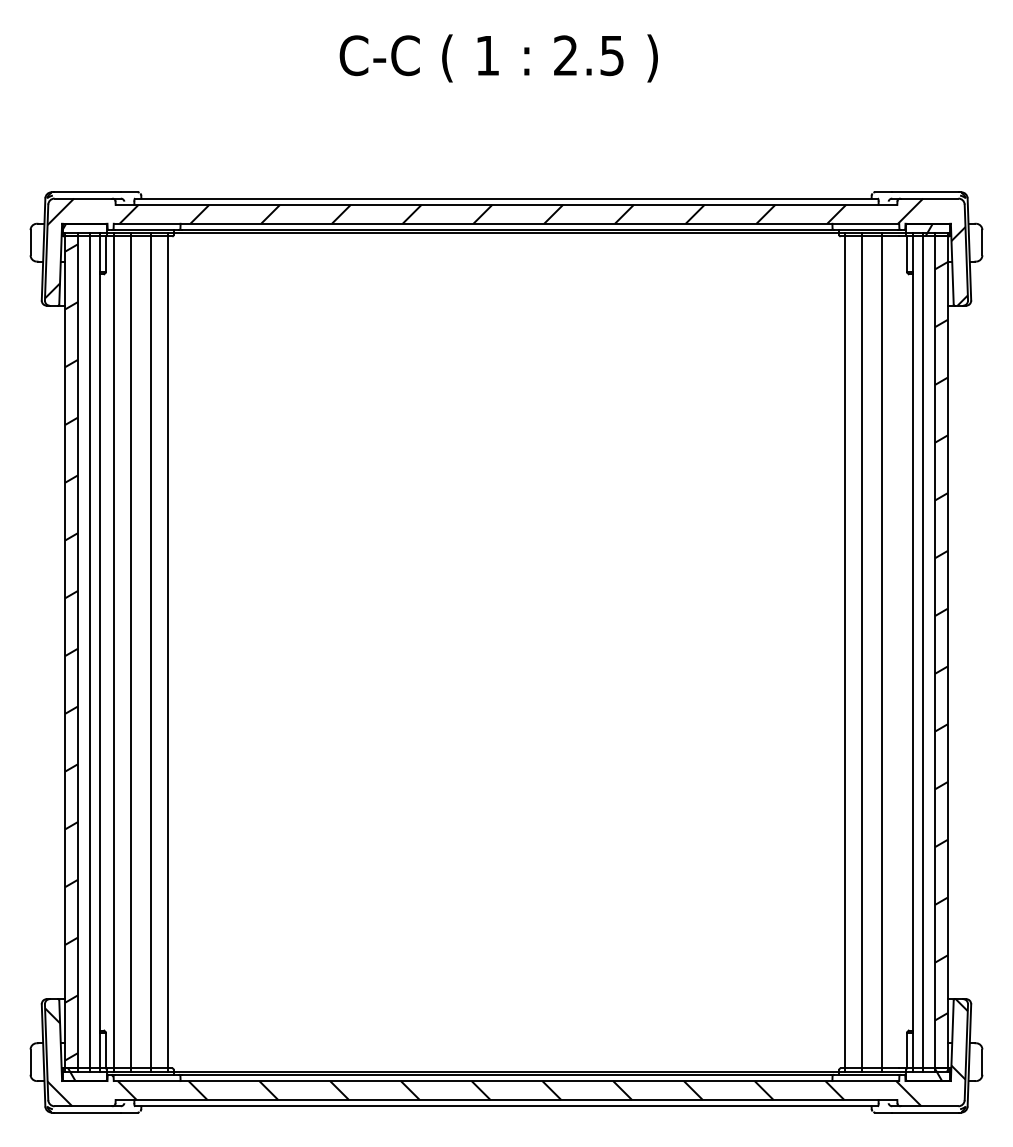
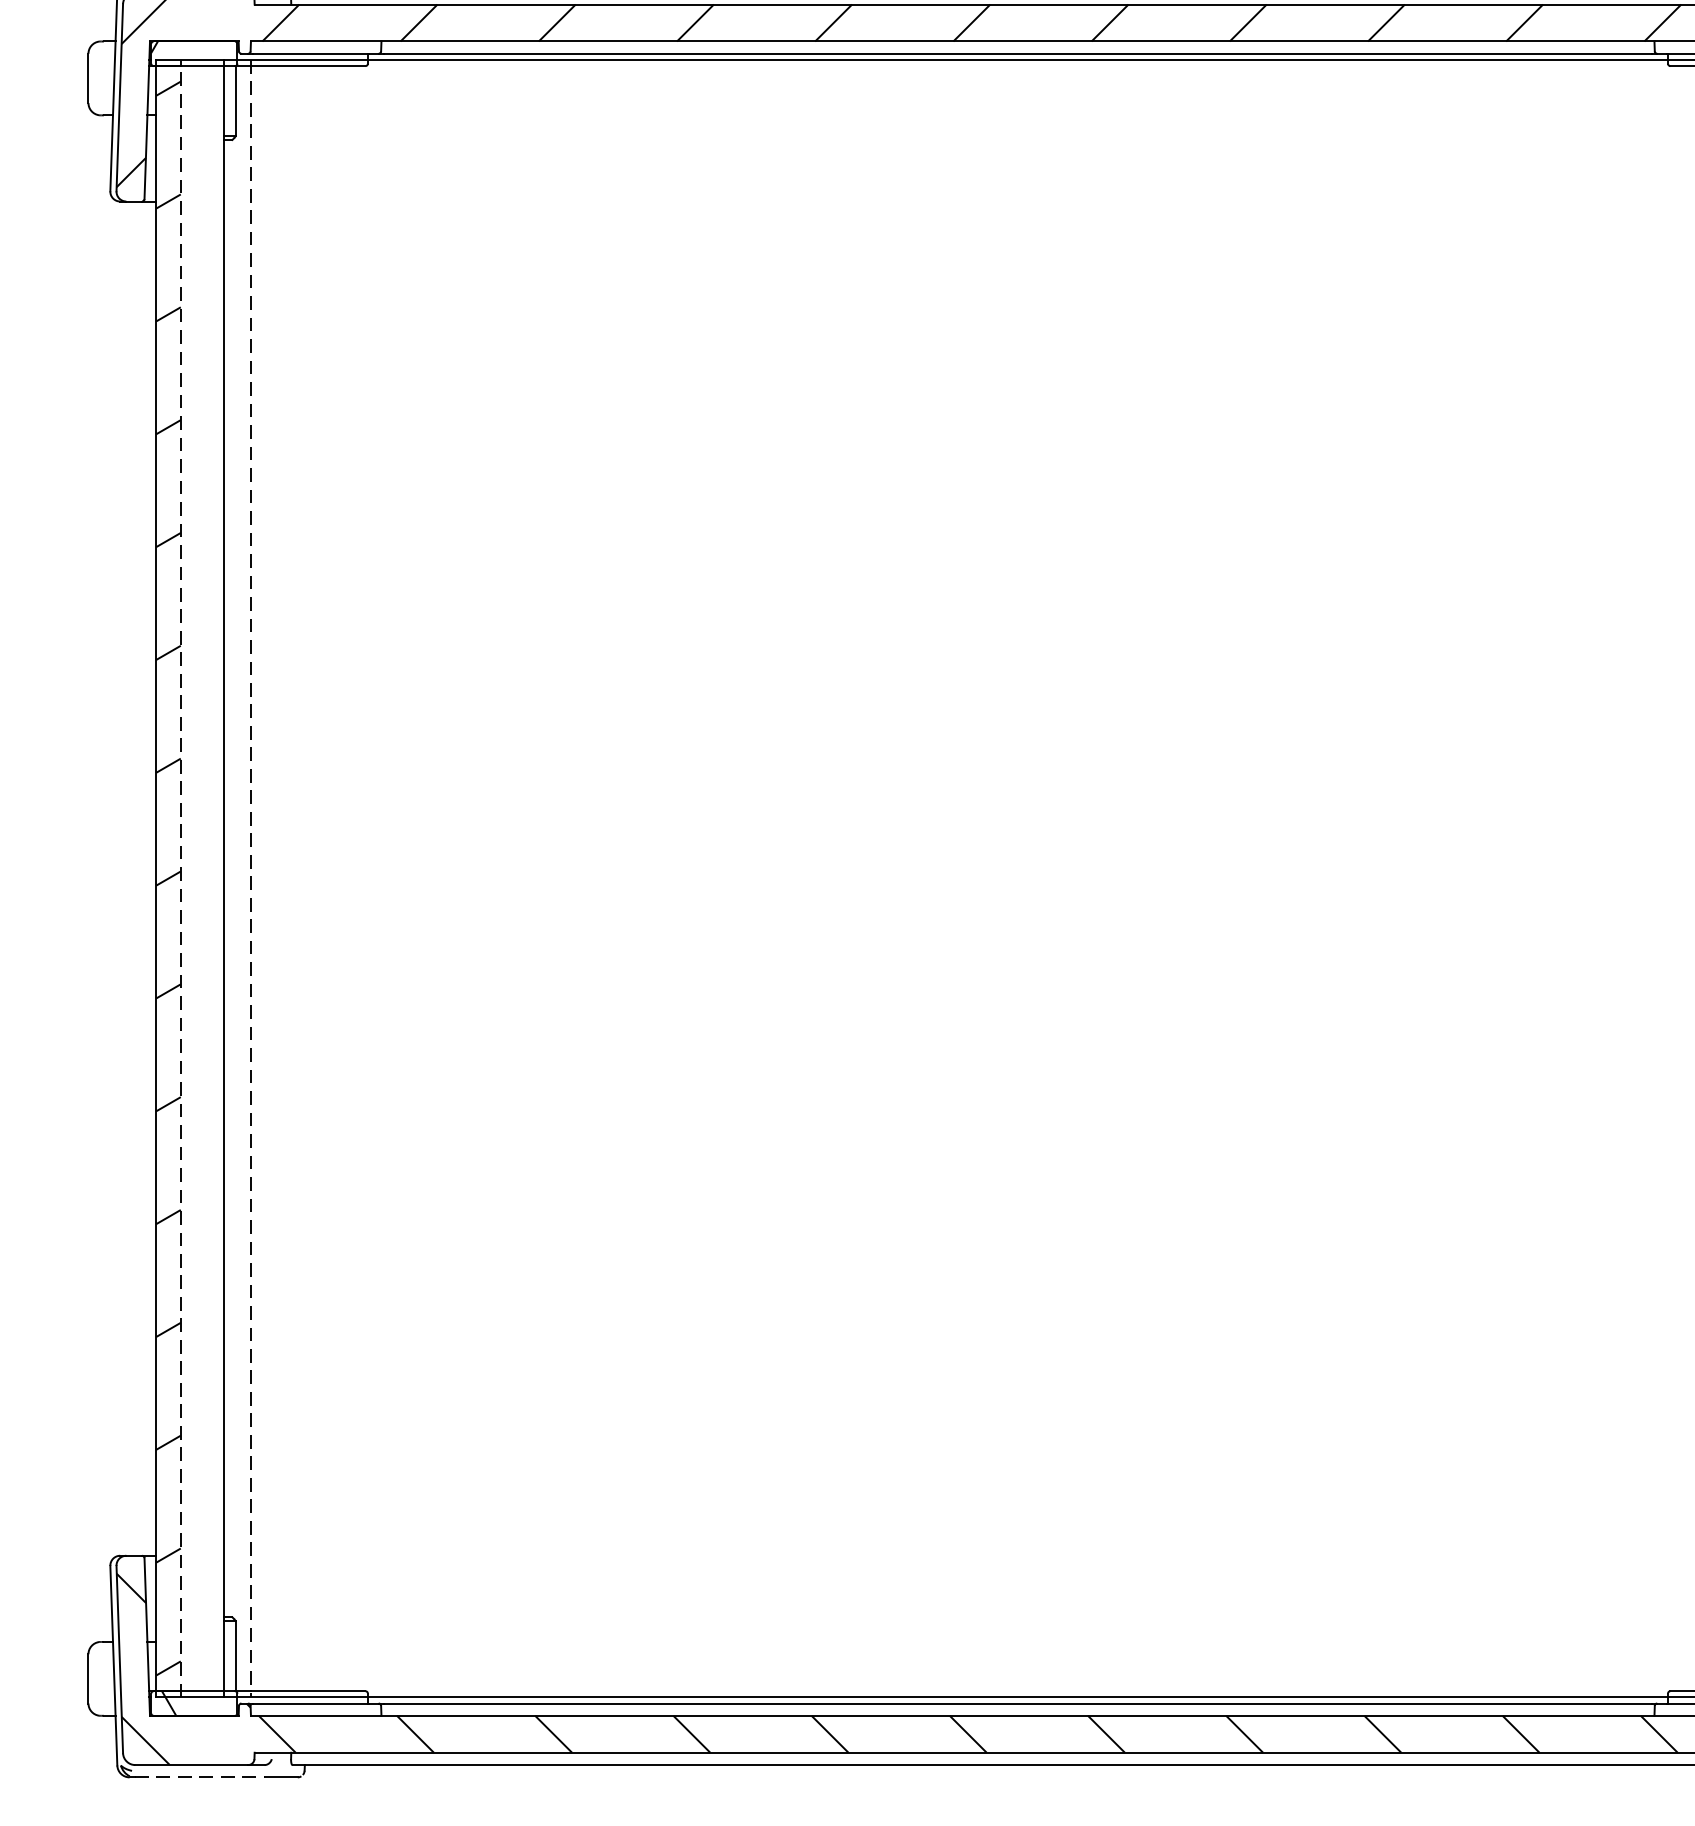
line: (77, 651) -> (180, 876), solid -> dashed
line: (90, 652) -> (205, 878), removed
line: (113, 652) -> (250, 878), solid -> dashed
line: (130, 652) -> (283, 878), removed
line: (150, 652) -> (322, 878), removed
line: (168, 652) -> (357, 878), removed
line: (844, 652) -> (1678, 878), removed
line: (88, 1112) -> (201, 1777), solid -> dashed

